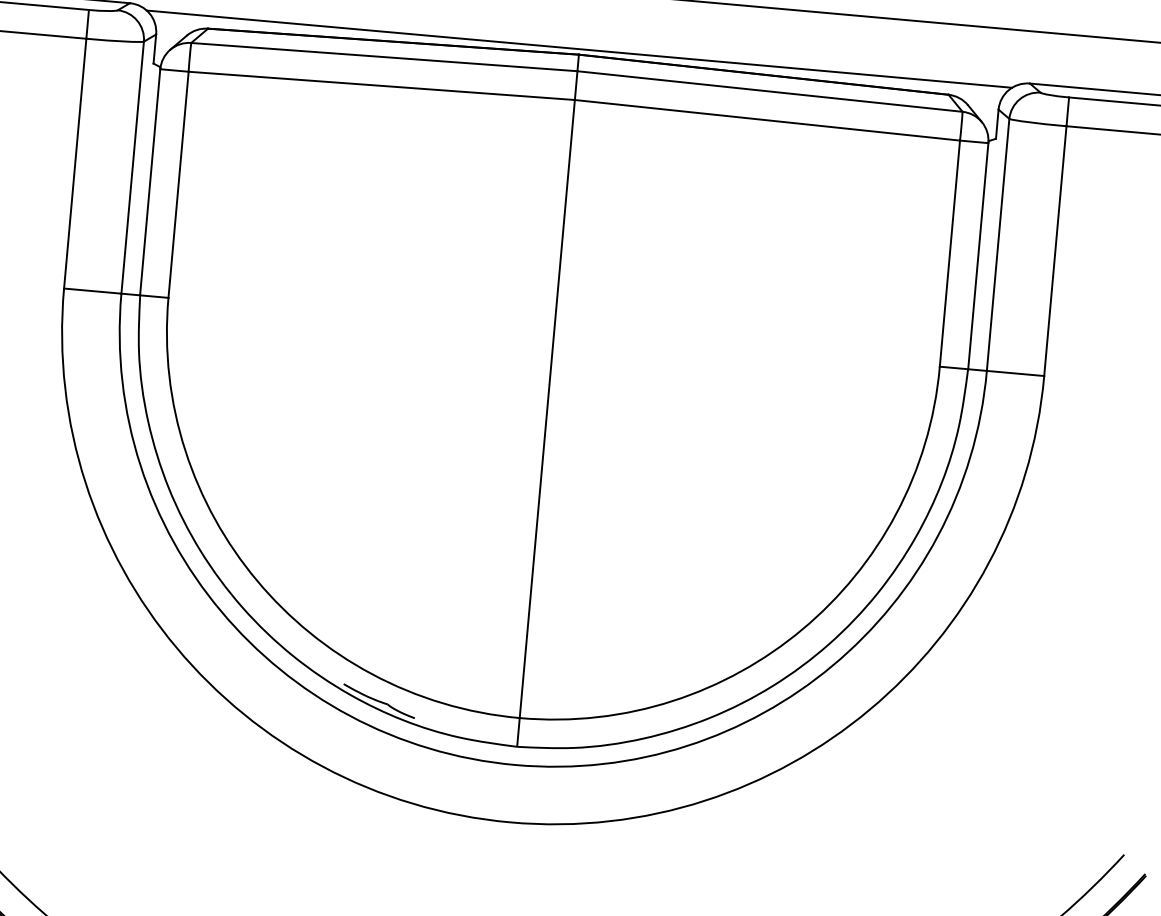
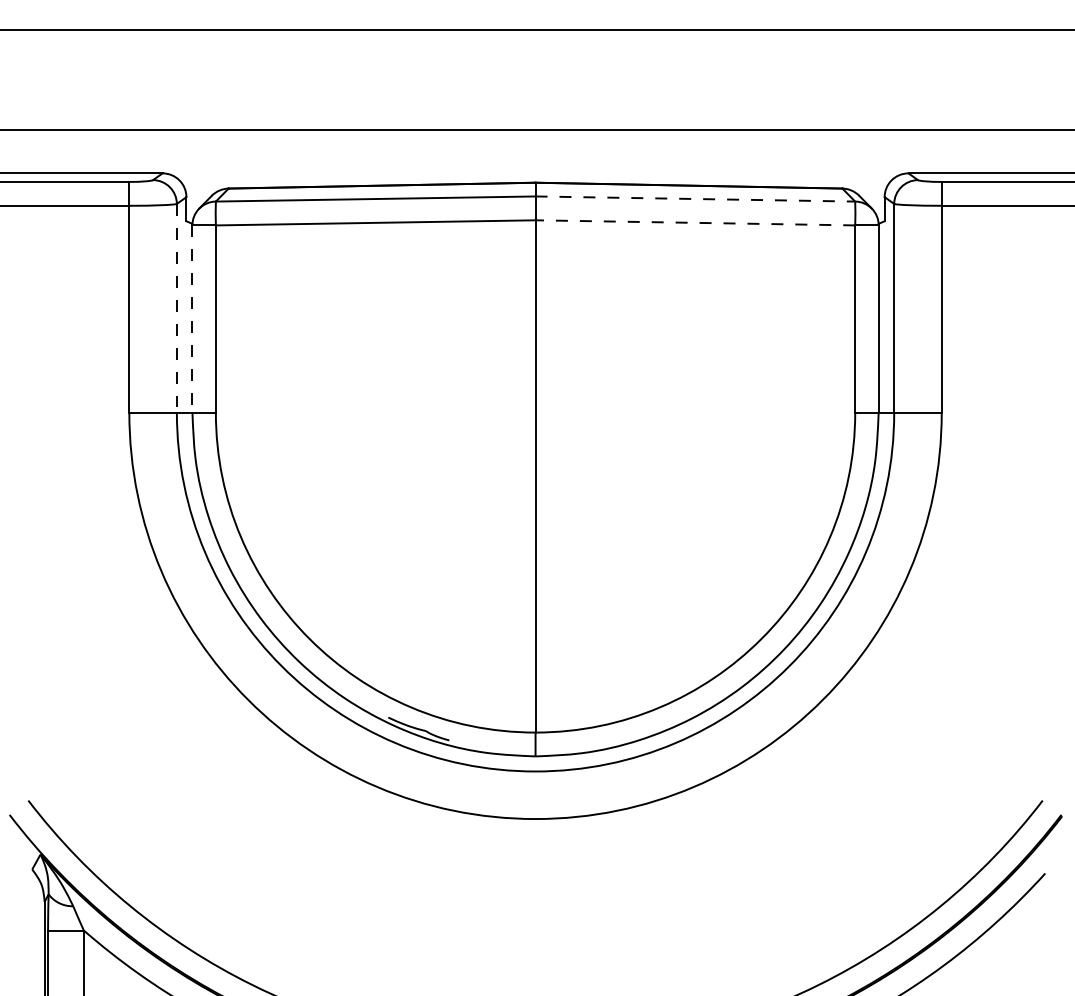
line: (579, 49) -> (535, 178), removed
line: (770, 92) -> (695, 199), solid -> dashed
line: (767, 119) -> (695, 222), solid -> dashed
line: (132, 167) -> (176, 308), solid -> dashed
line: (150, 182) -> (192, 319), solid -> dashed

